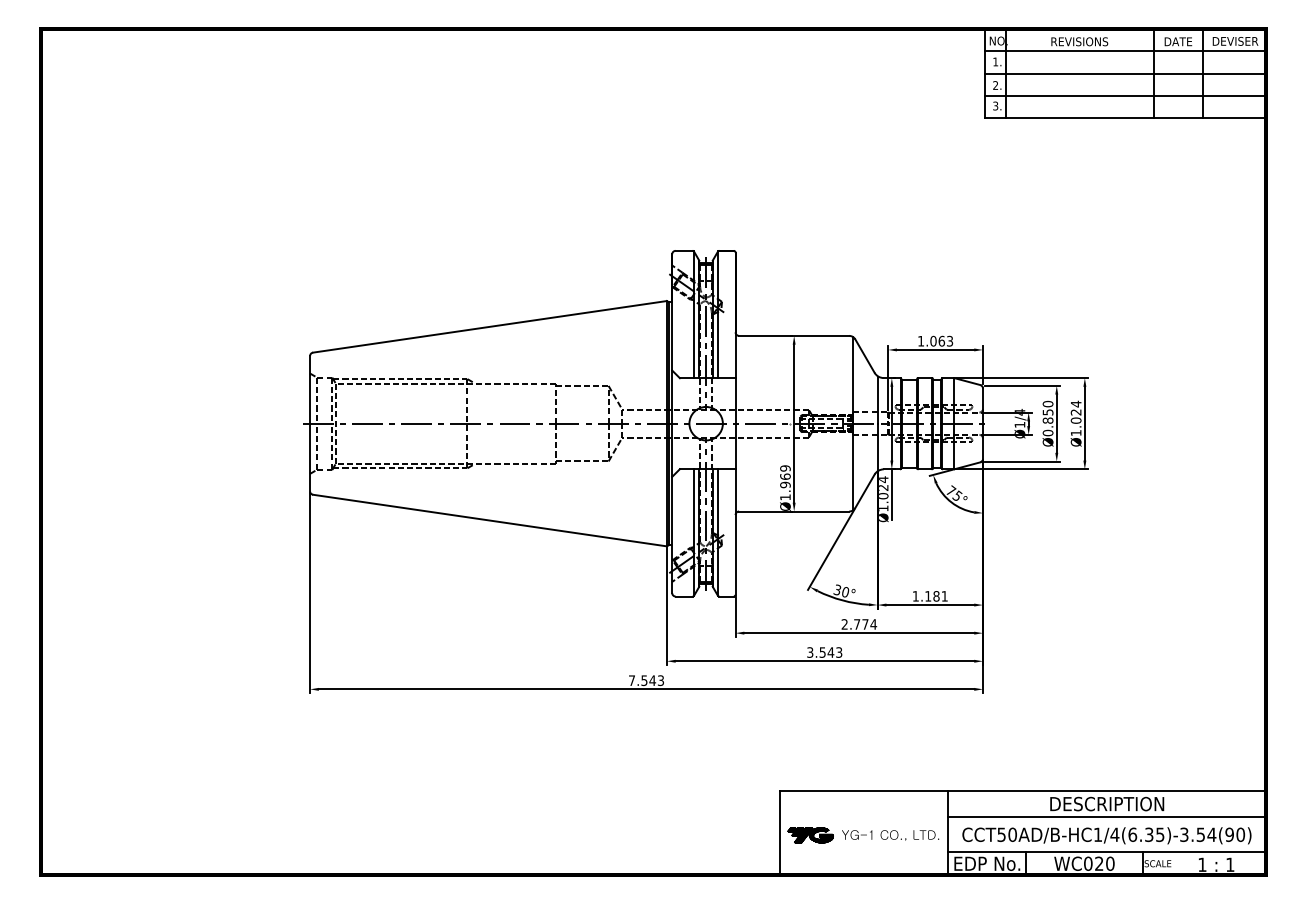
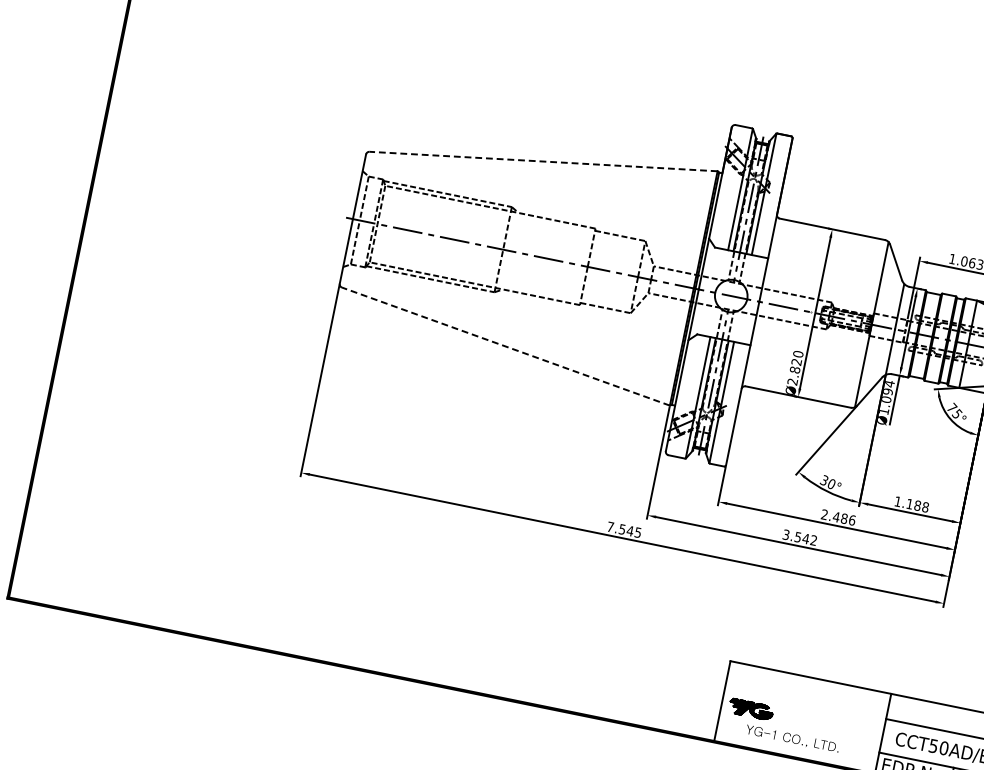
line: (489, 326) -> (543, 161), solid -> dashed
text: (785, 482) -> (795, 367), Ø1.969 -> Ø2.820
text: (883, 487) -> (888, 391), Ø1.024 -> Ø1.094
line: (489, 520) -> (505, 346), solid -> dashed
text: (944, 596) -> (925, 507), 1.181 -> 1.188
text: (864, 624) -> (843, 518), 2.774 -> 2.486
text: (839, 652) -> (814, 540), 3.543 -> 3.542
text: (660, 679) -> (637, 531), 7.543 -> 7.545
text: (890, 835) -> (792, 739), moved

